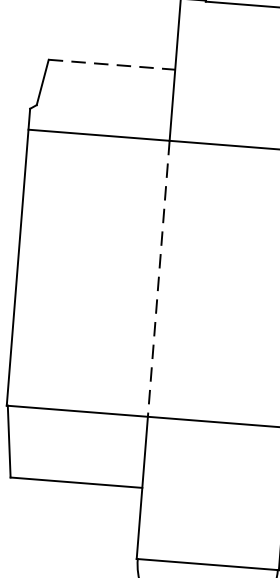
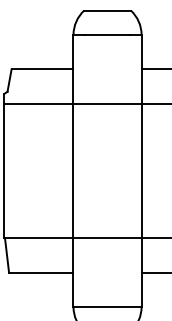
line: (112, 64) -> (42, 69), dashed -> solid
line: (159, 279) -> (73, 171), dashed -> solid

